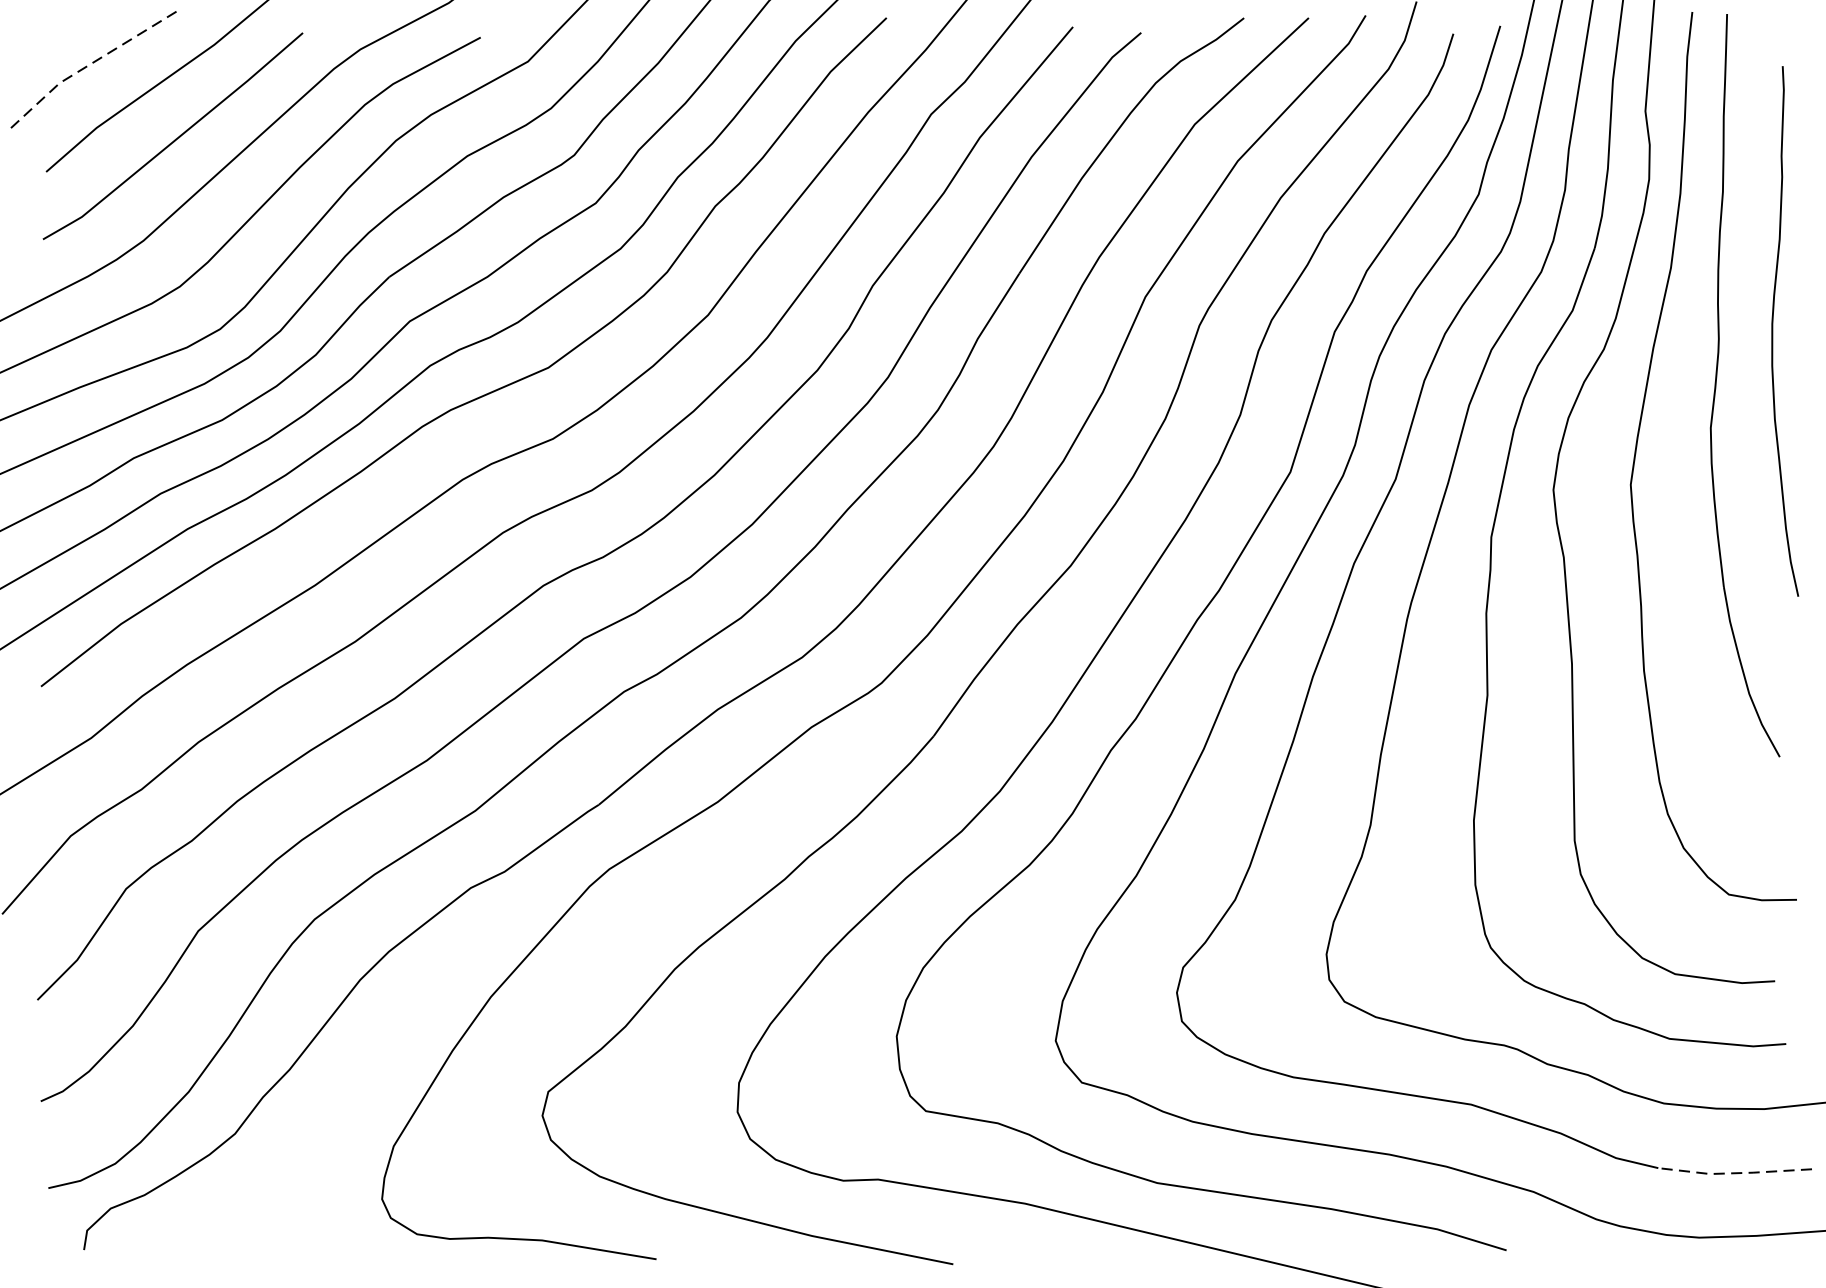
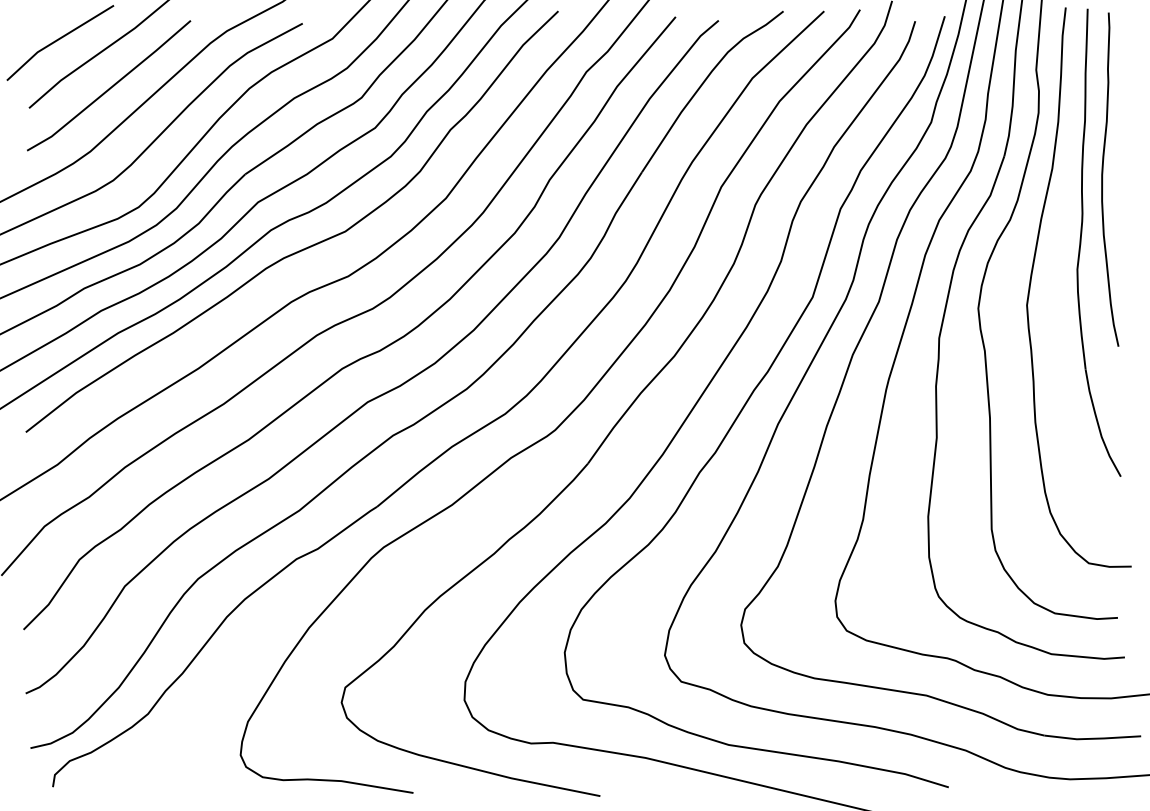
line: (91, 62) -> (57, 39), dashed -> solid
curve: (1774, 331) -> (1103, 179), moved
line: (1734, 1172) -> (1092, 738), dashed -> solid

